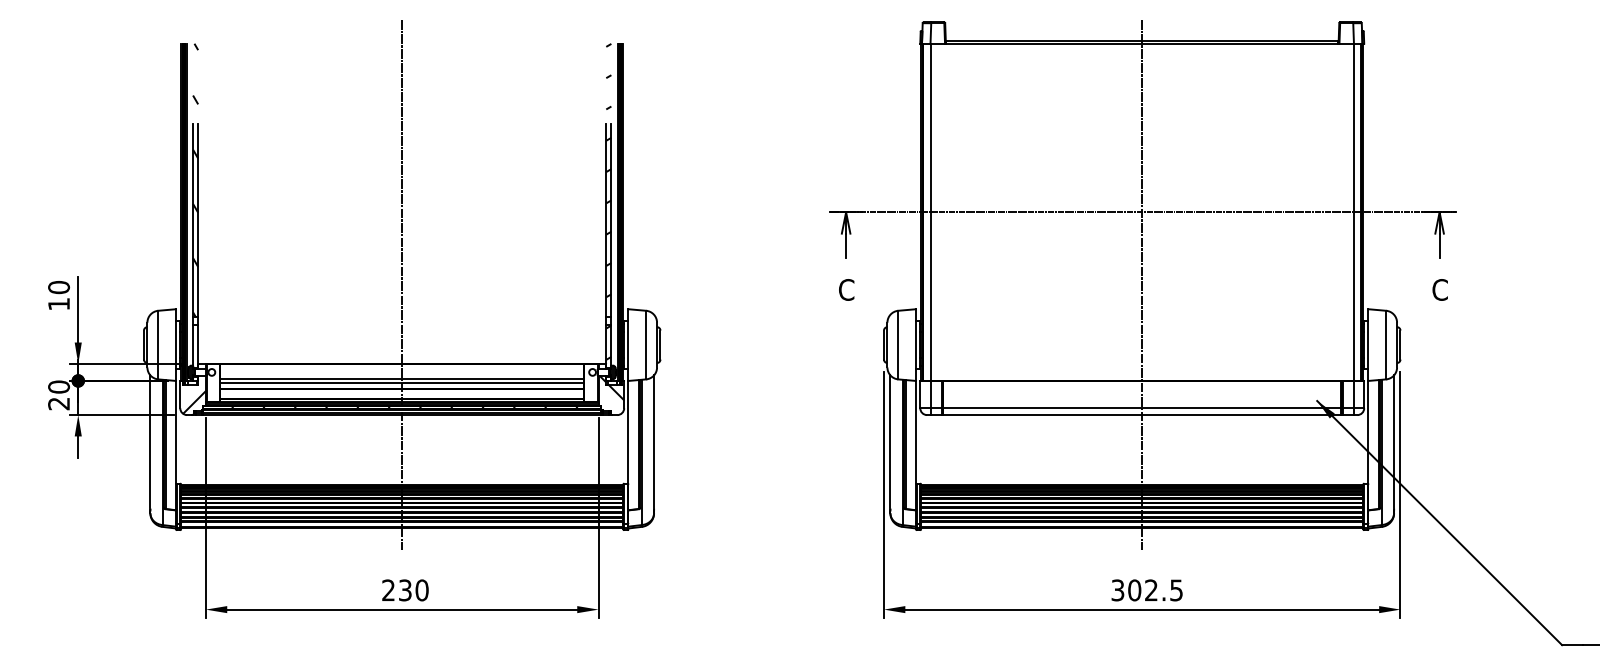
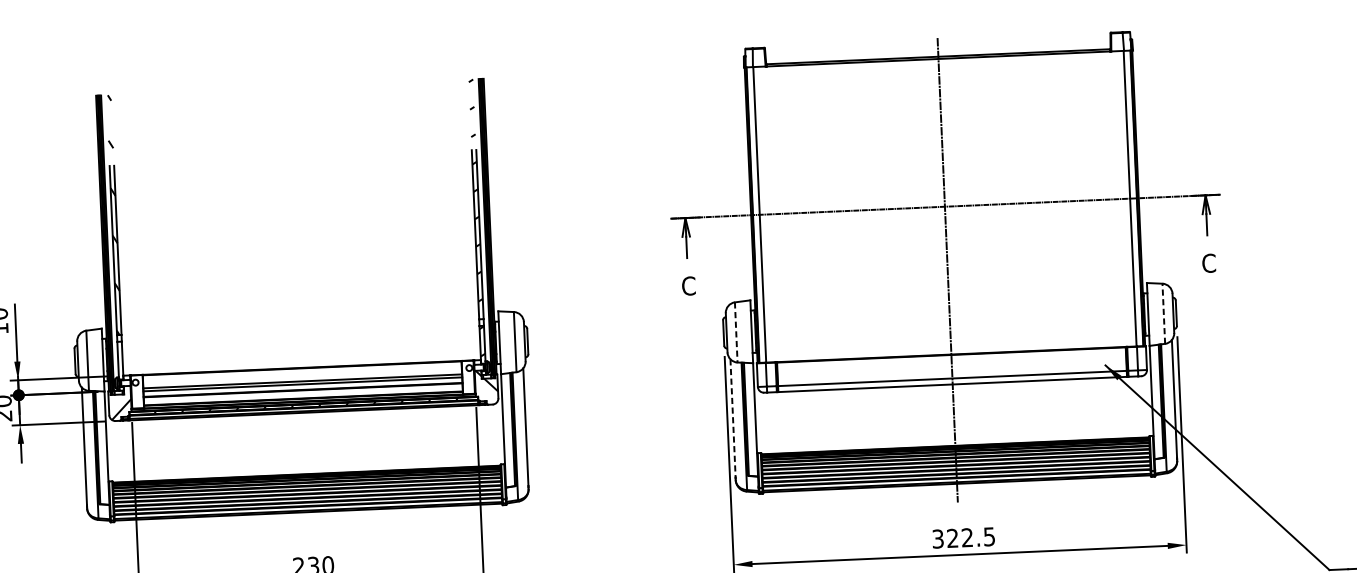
line: (402, 284) -> (299, 298), removed
line: (1386, 344) -> (1164, 313), solid -> dashed
line: (898, 345) -> (736, 332), solid -> dashed
line: (890, 441) -> (733, 417), solid -> dashed
text: (1134, 590) -> (952, 538), 302.5 -> 322.5

